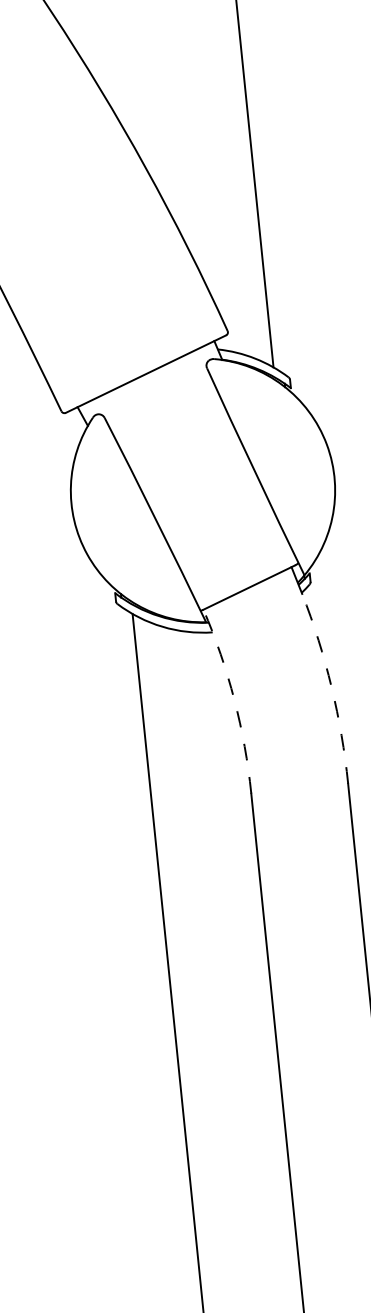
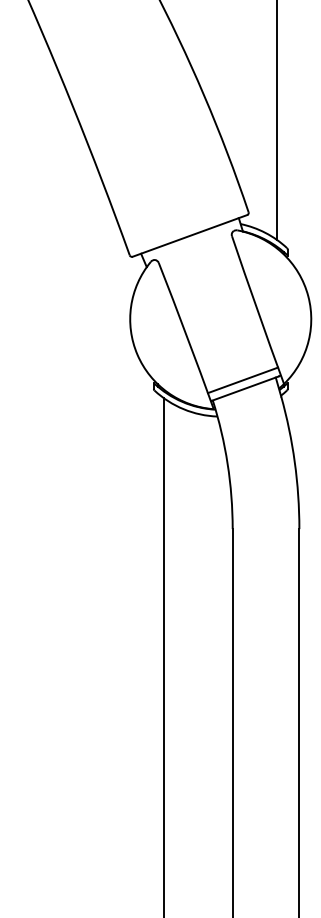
line: (243, 576) -> (242, 380), added
arc: (331, 687) -> (294, 462), dashed -> solid
arc: (234, 700) -> (227, 464), dashed -> solid

